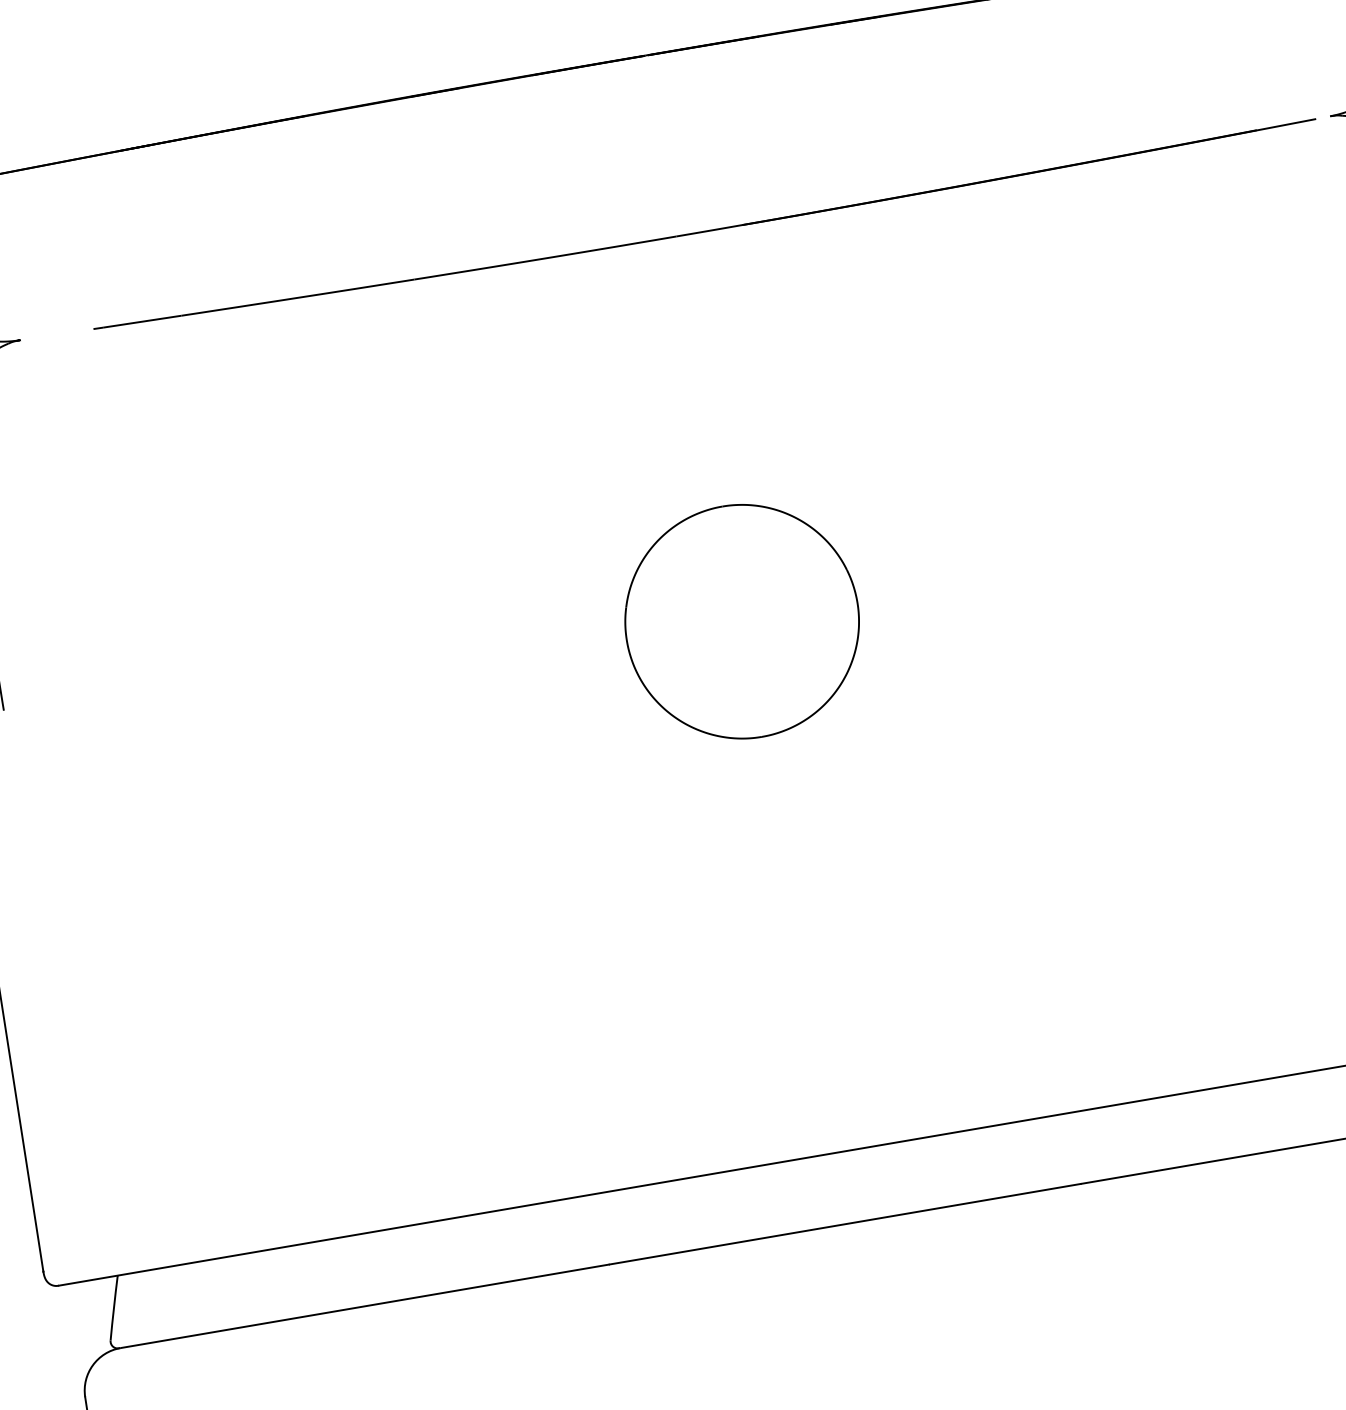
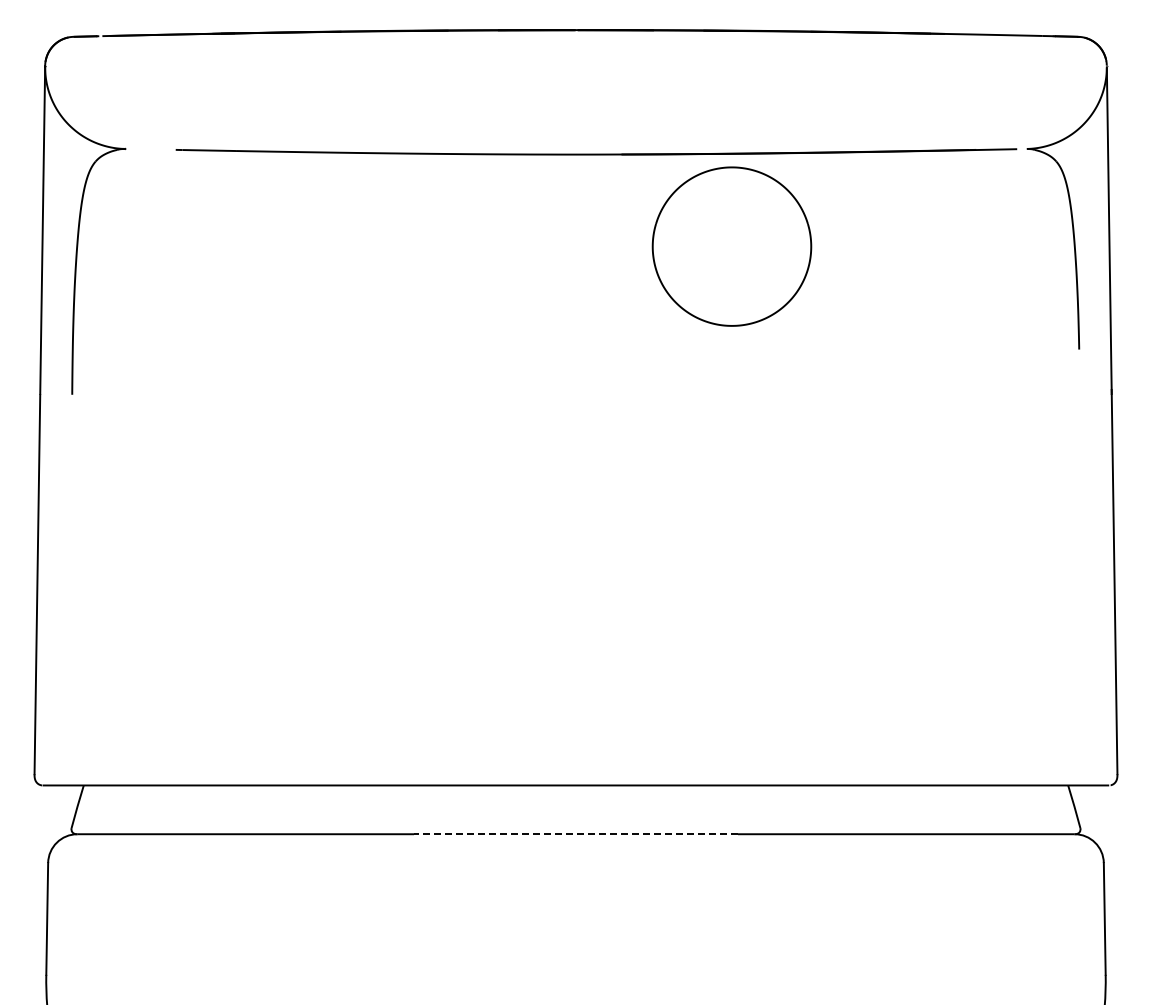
part: (741, 621) -> (731, 246), moved
line: (845, 1224) -> (576, 834), solid -> dashed

